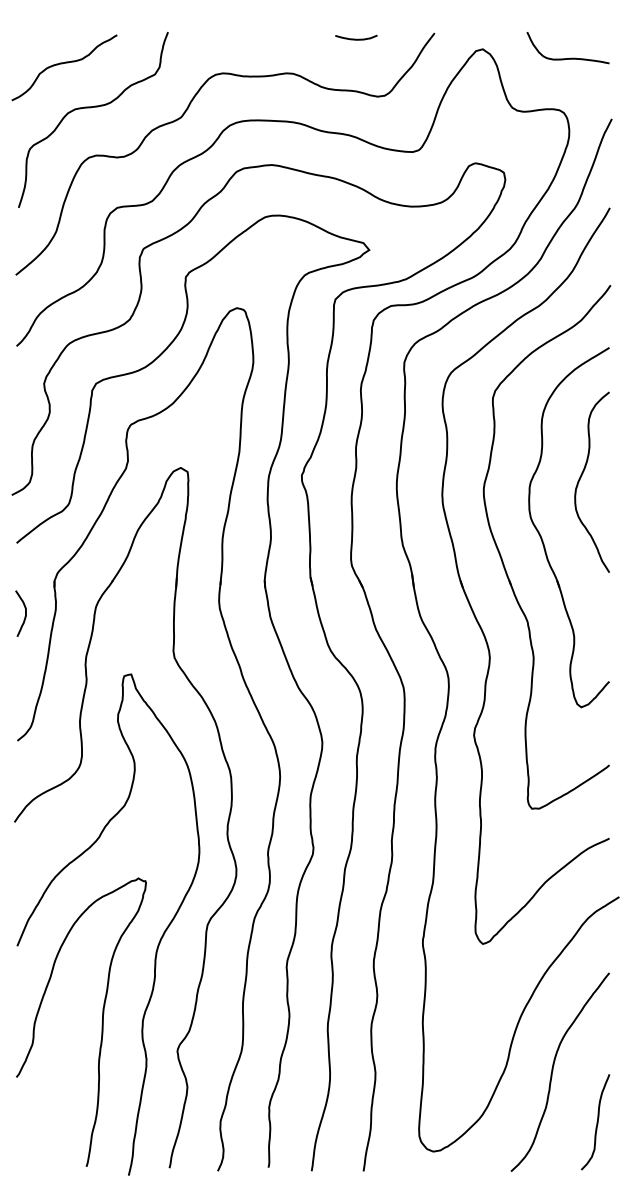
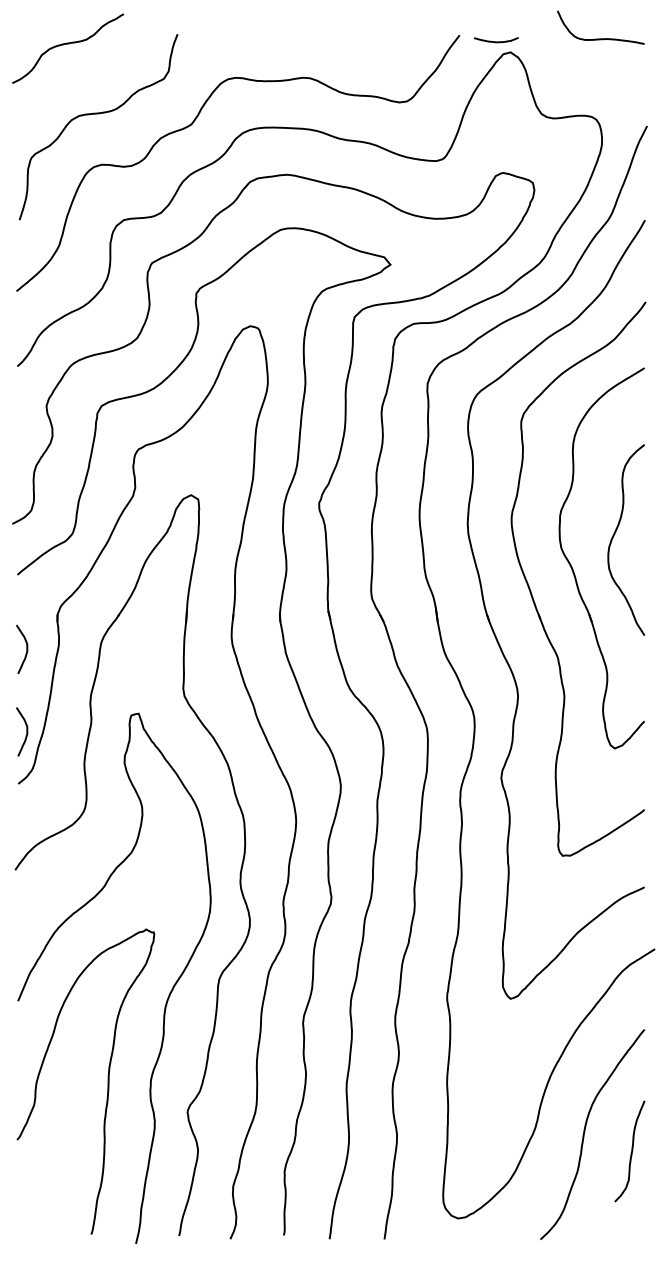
curve: (356, 38) -> (496, 40), moved
curve: (571, 57) -> (604, 37), moved
curve: (62, 64) -> (65, 45), moved
curve: (581, 477) -> (614, 534), moved
curve: (25, 691) -> (26, 731), added
curve: (596, 1122) -> (630, 1151), moved

